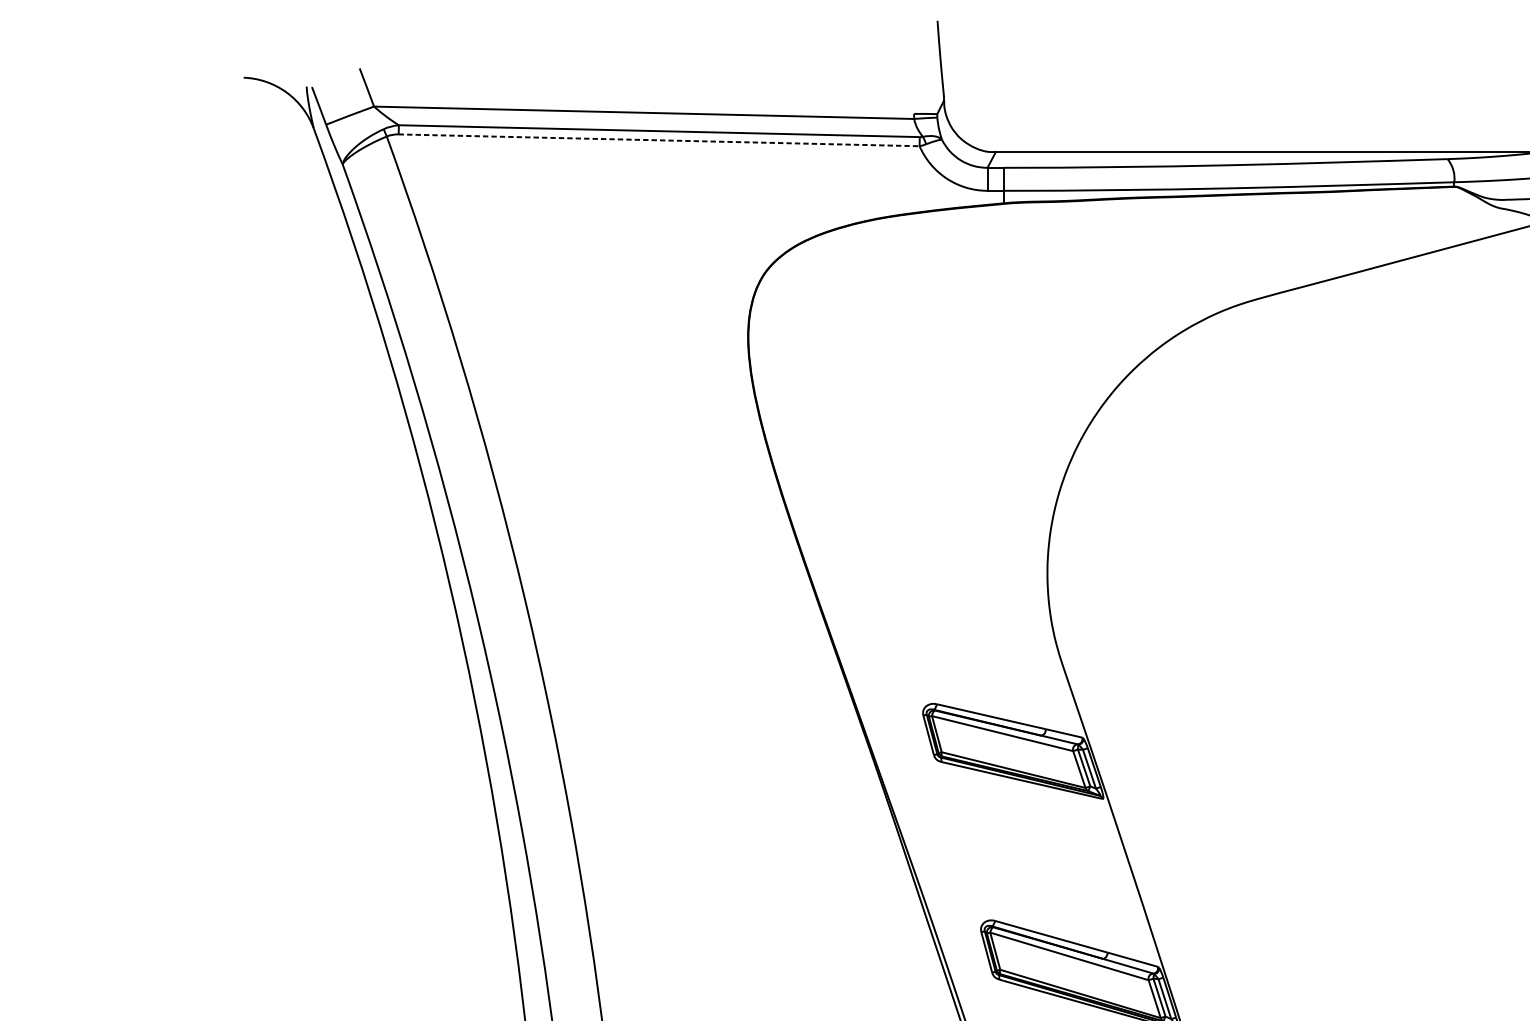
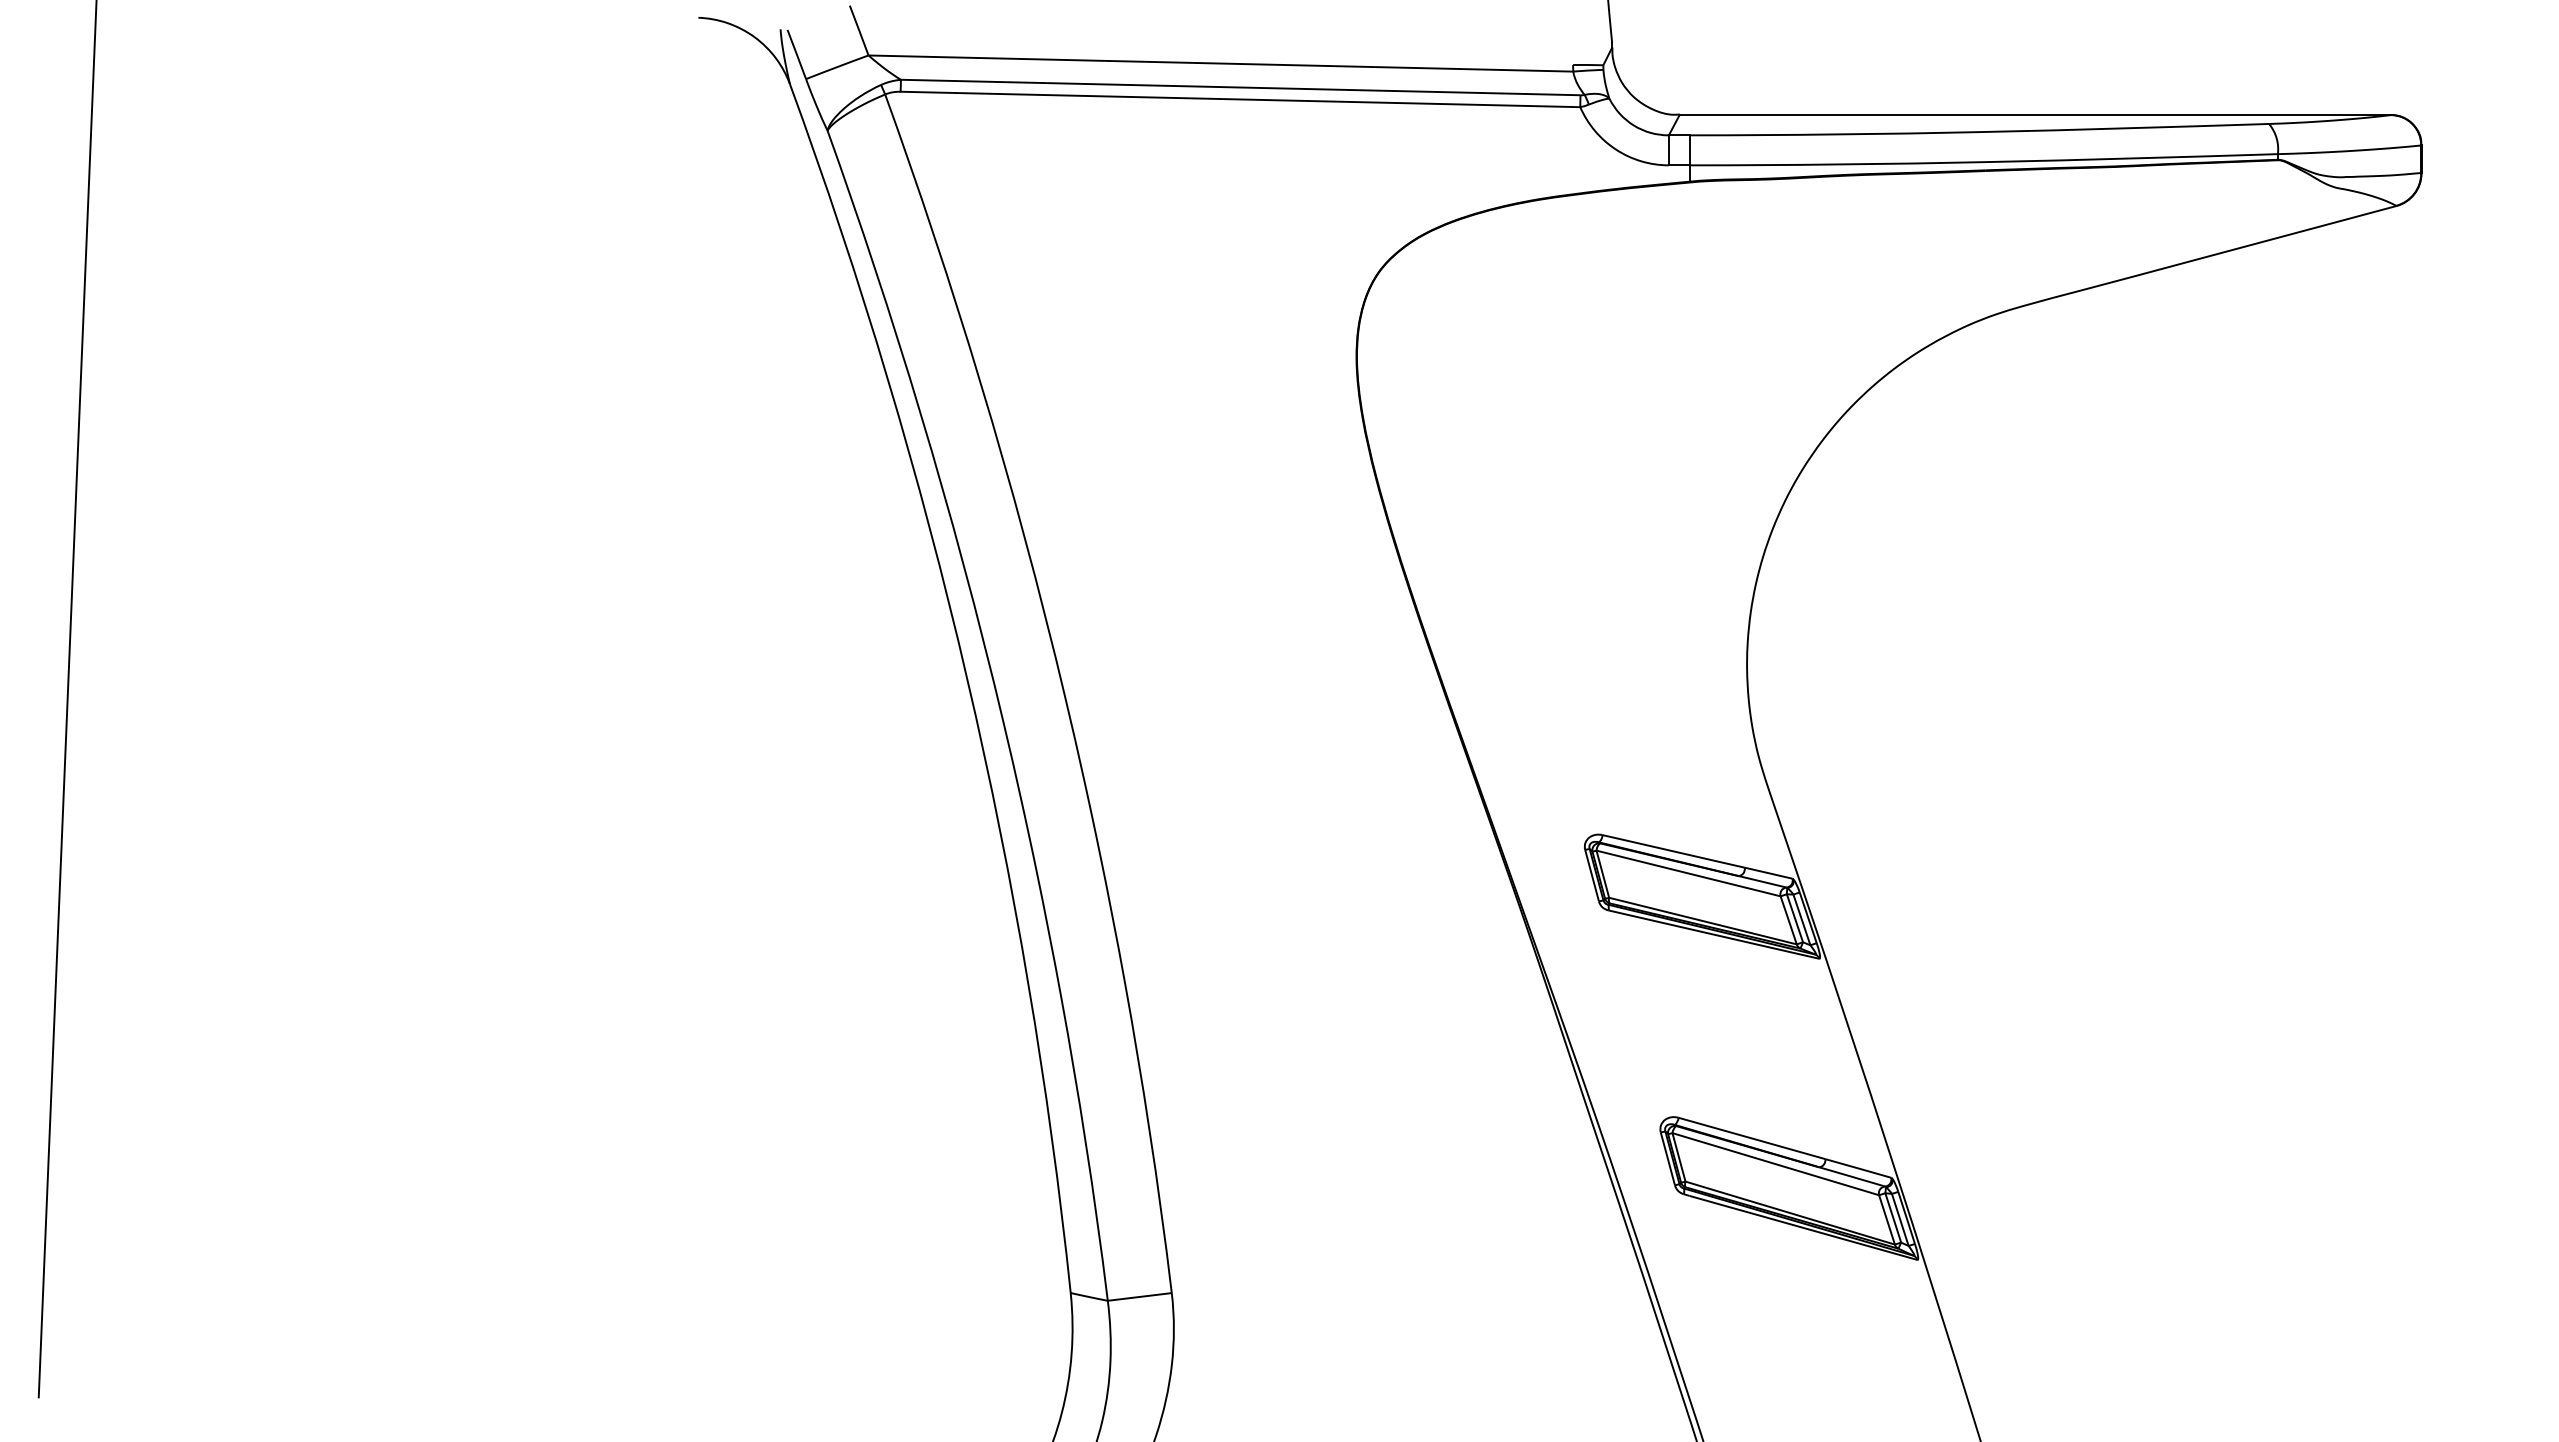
line: (659, 140) -> (1240, 99), dashed -> solid

